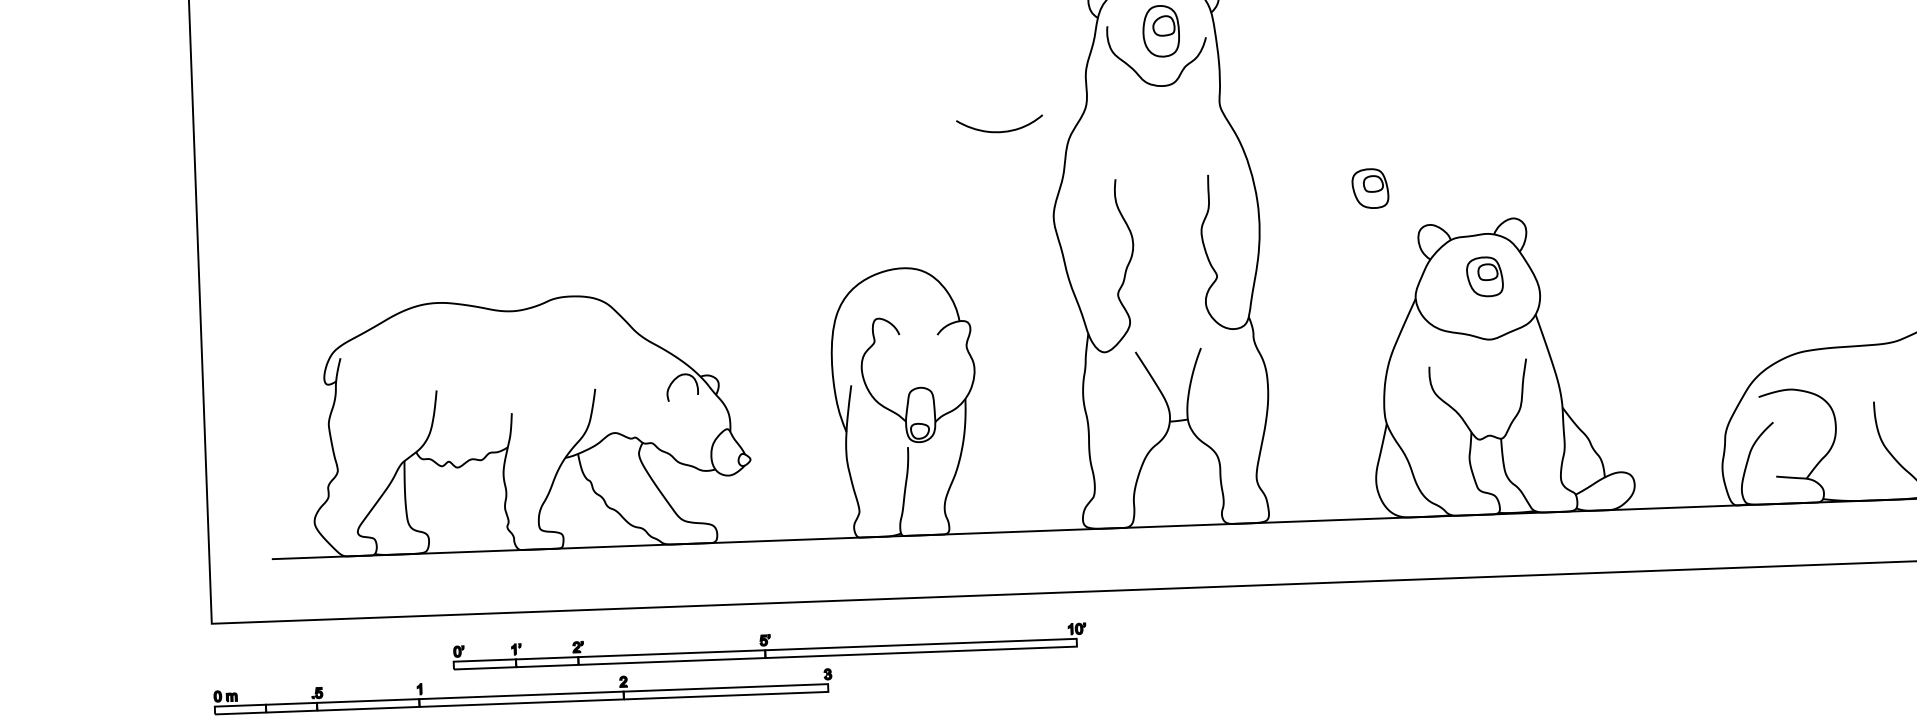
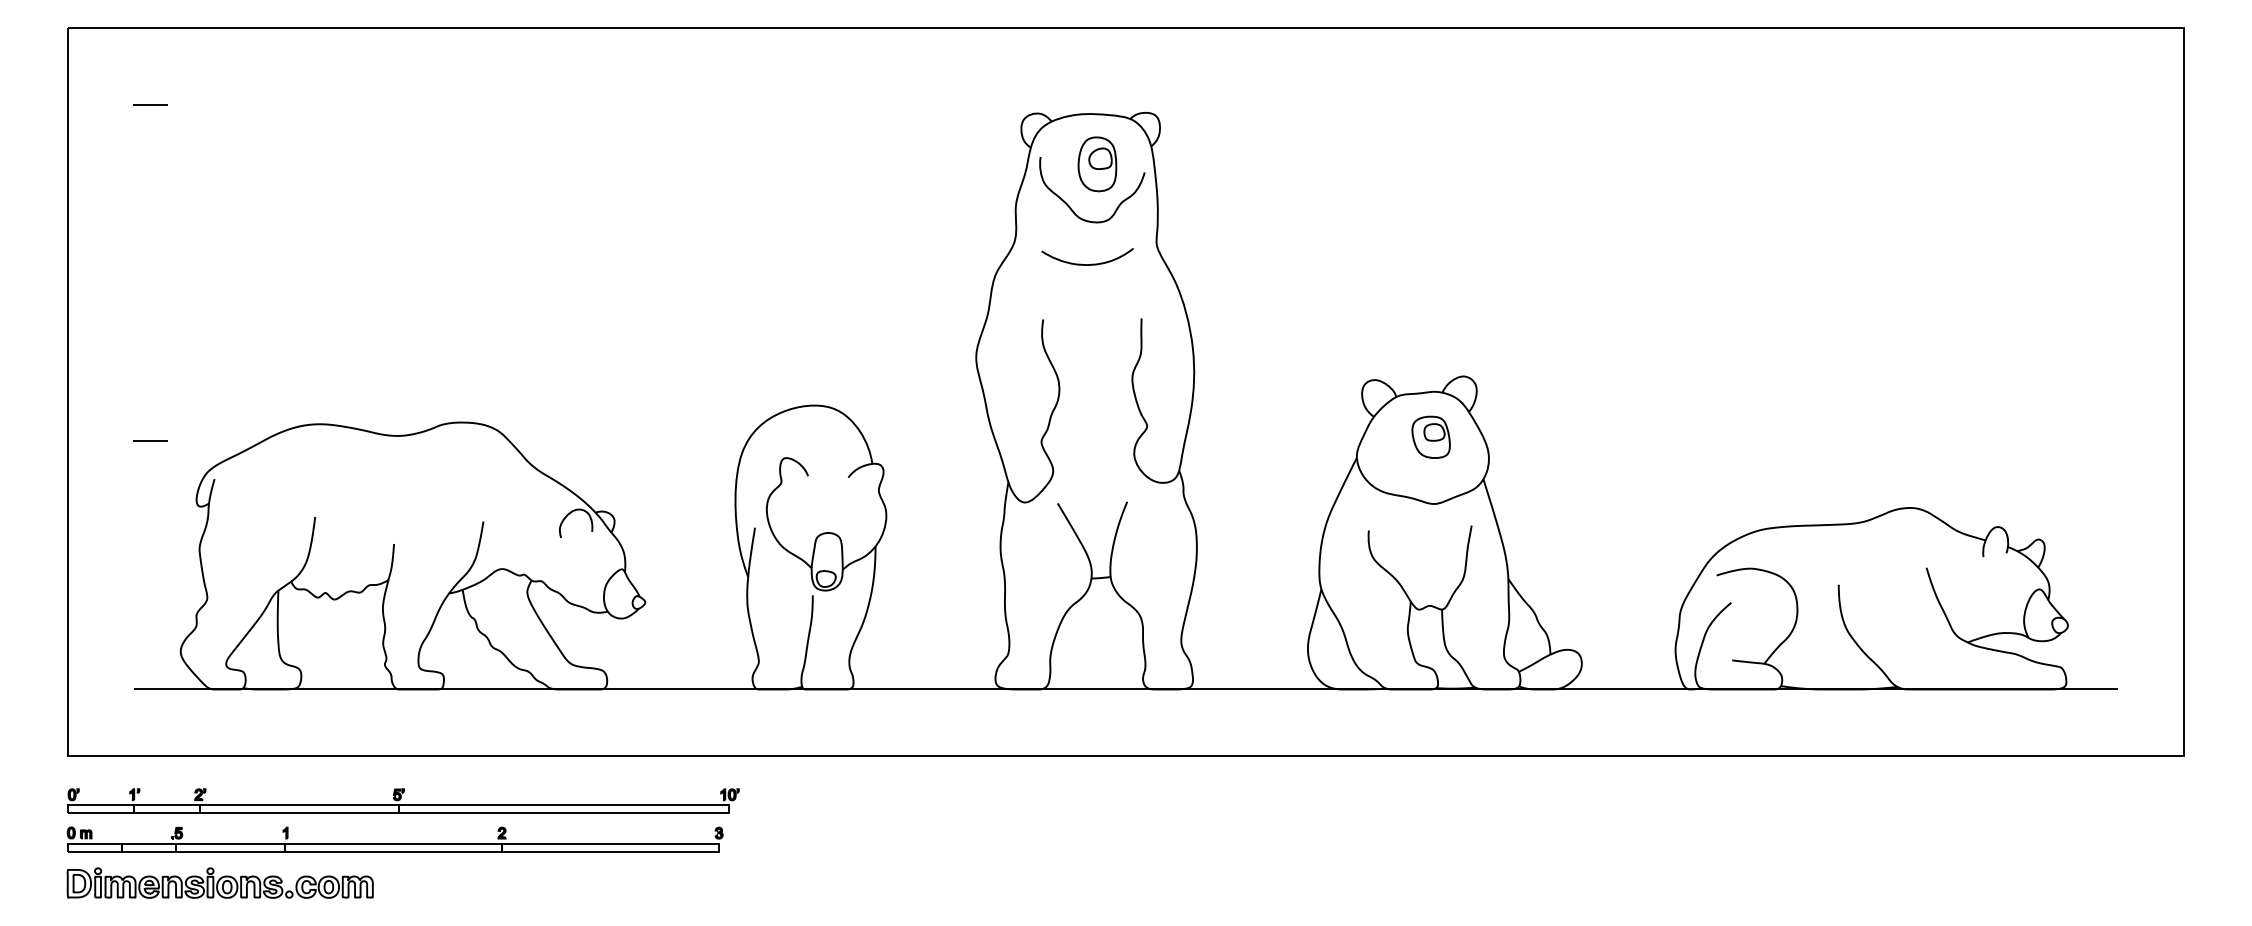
line: (266, 8) -> (149, 105), added
curve: (999, 131) -> (1087, 264), moved
part: (1369, 187) -> (1312, 338), removed
line: (277, 325) -> (149, 441), added
part: (769, 645) -> (403, 800), moved

